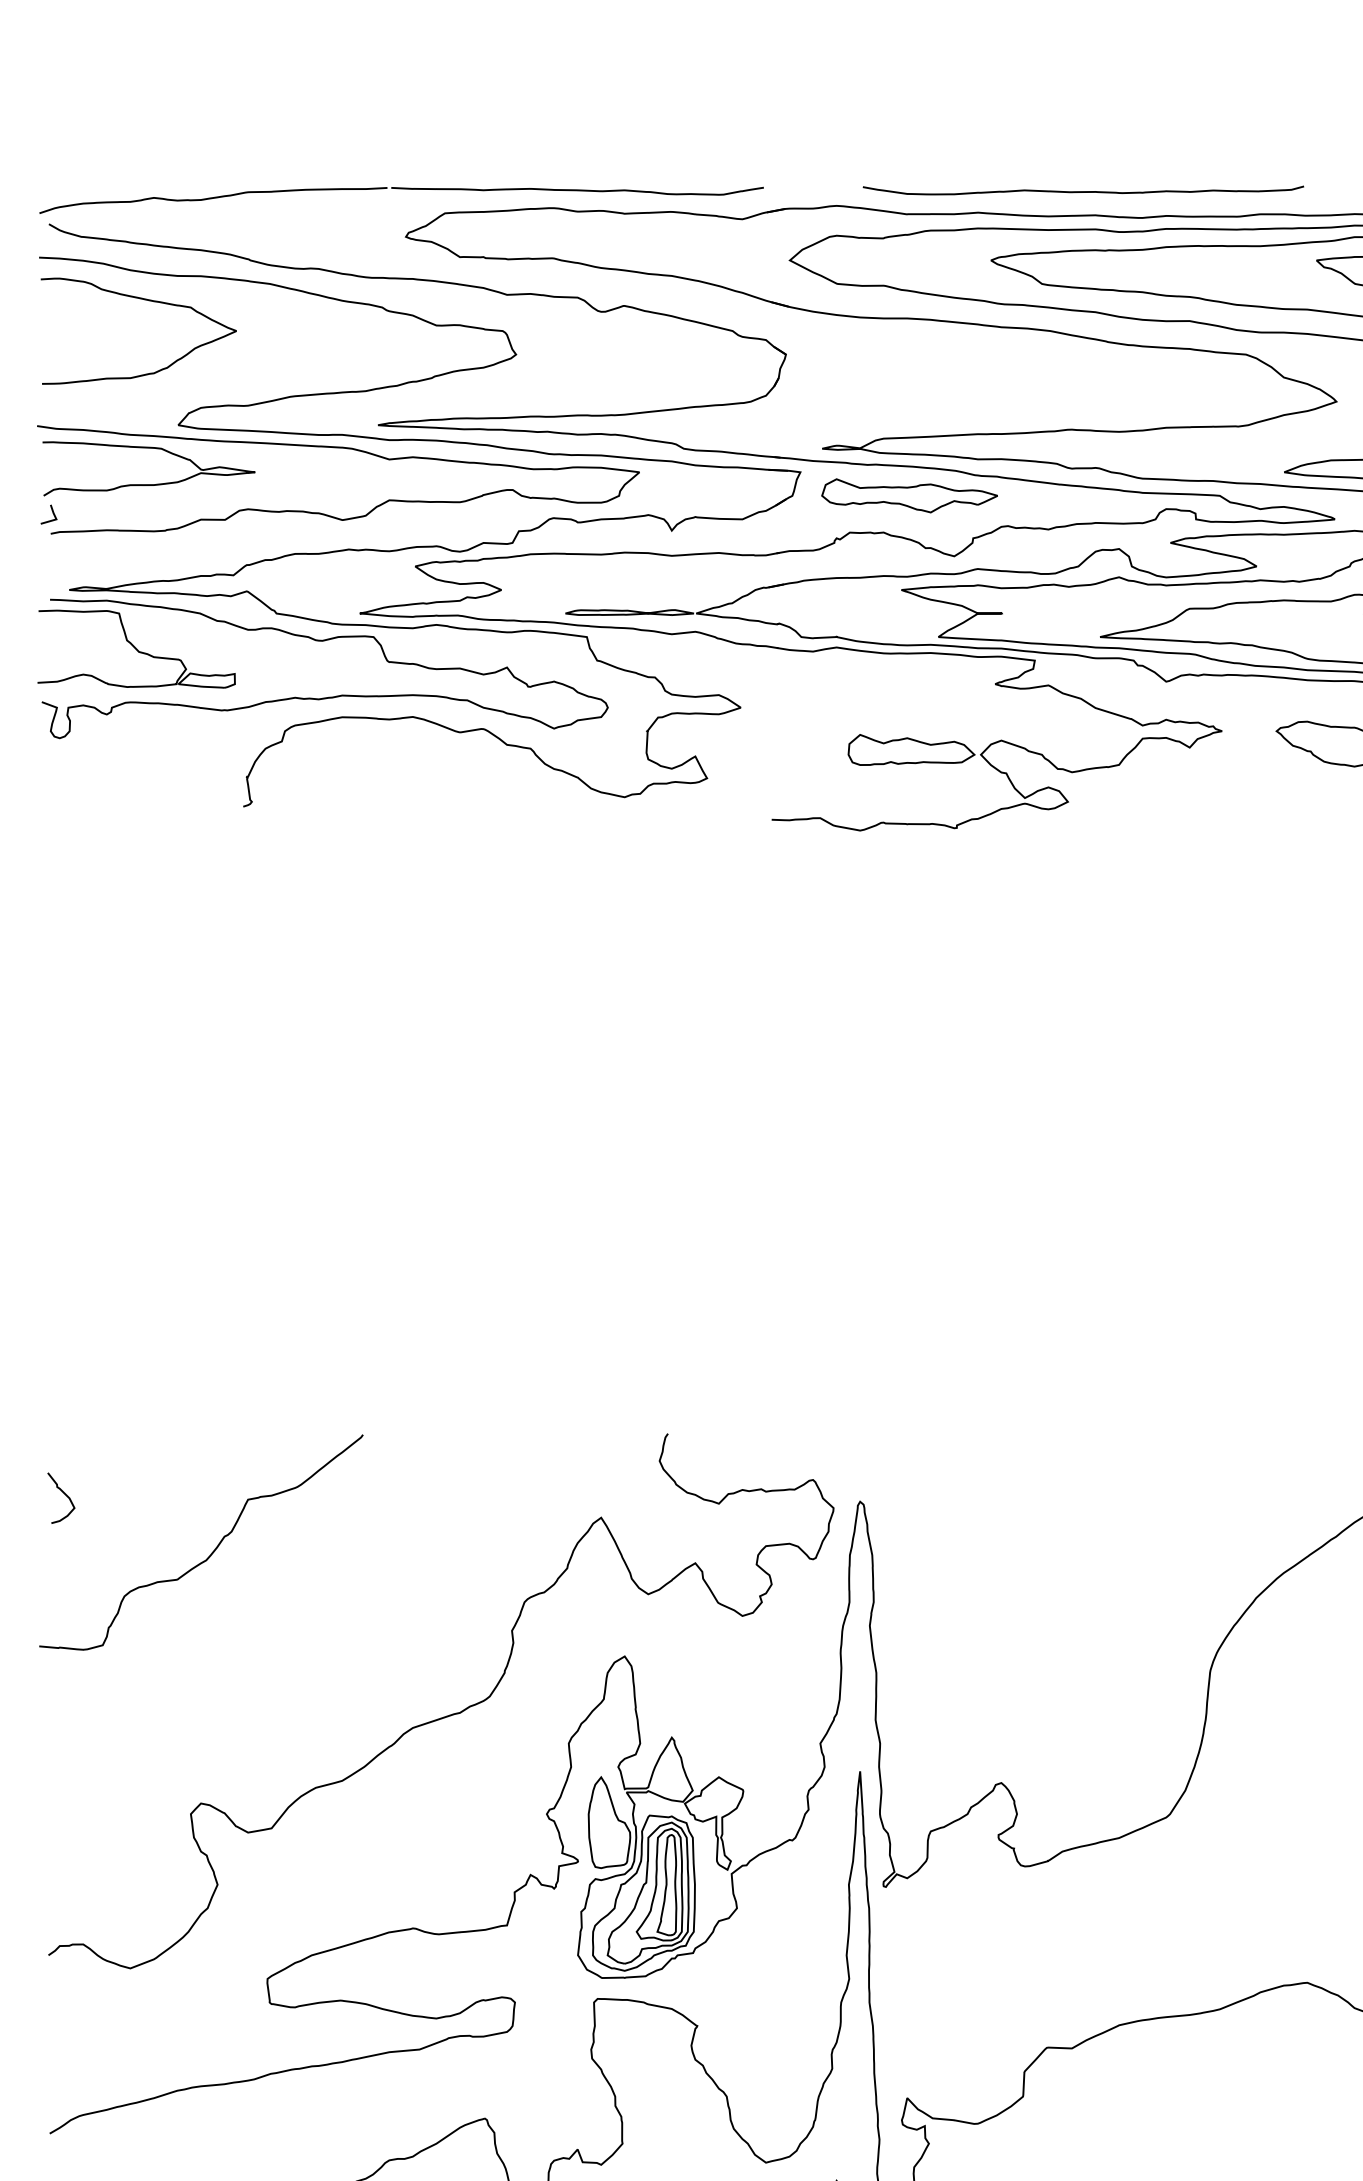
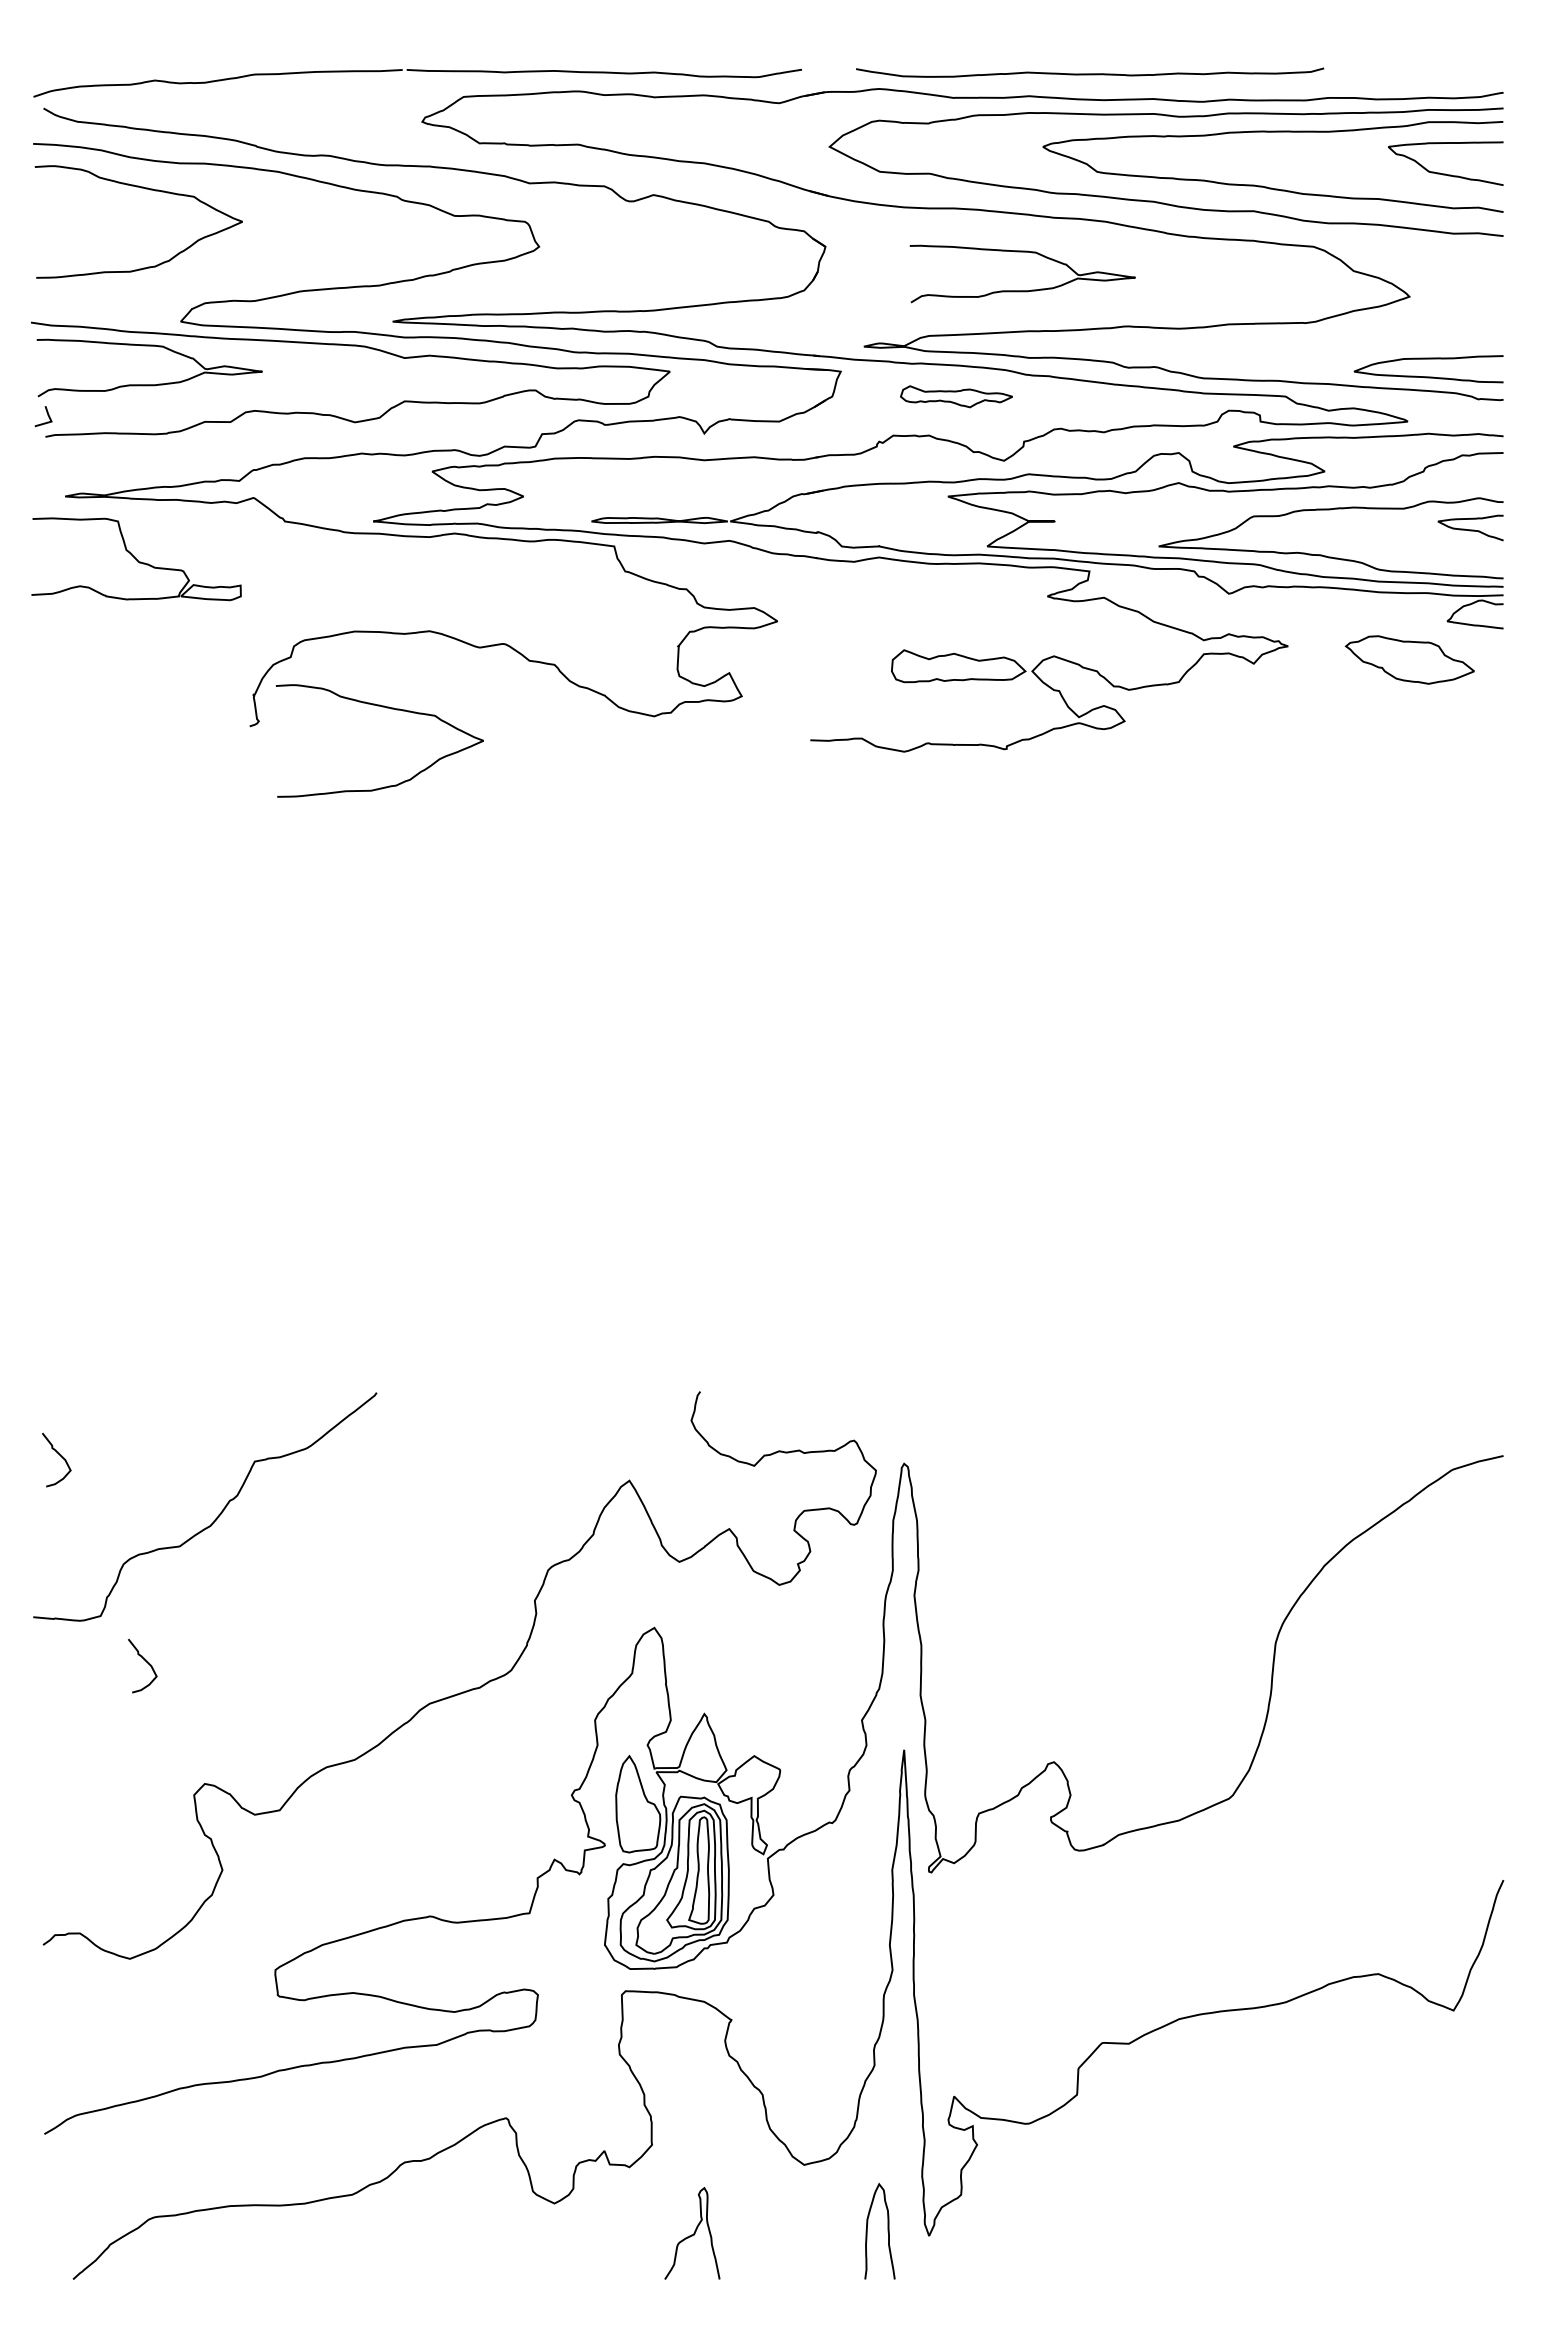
curve: (1083, 191) -> (1090, 73), moved
curve: (971, 395) -> (1022, 290), added
part: (909, 495) -> (956, 396), size x0.6
curve: (323, 641) -> (334, 551), removed
curve: (372, 789) -> (386, 708), added
curve: (145, 1688) -> (145, 1661), added

